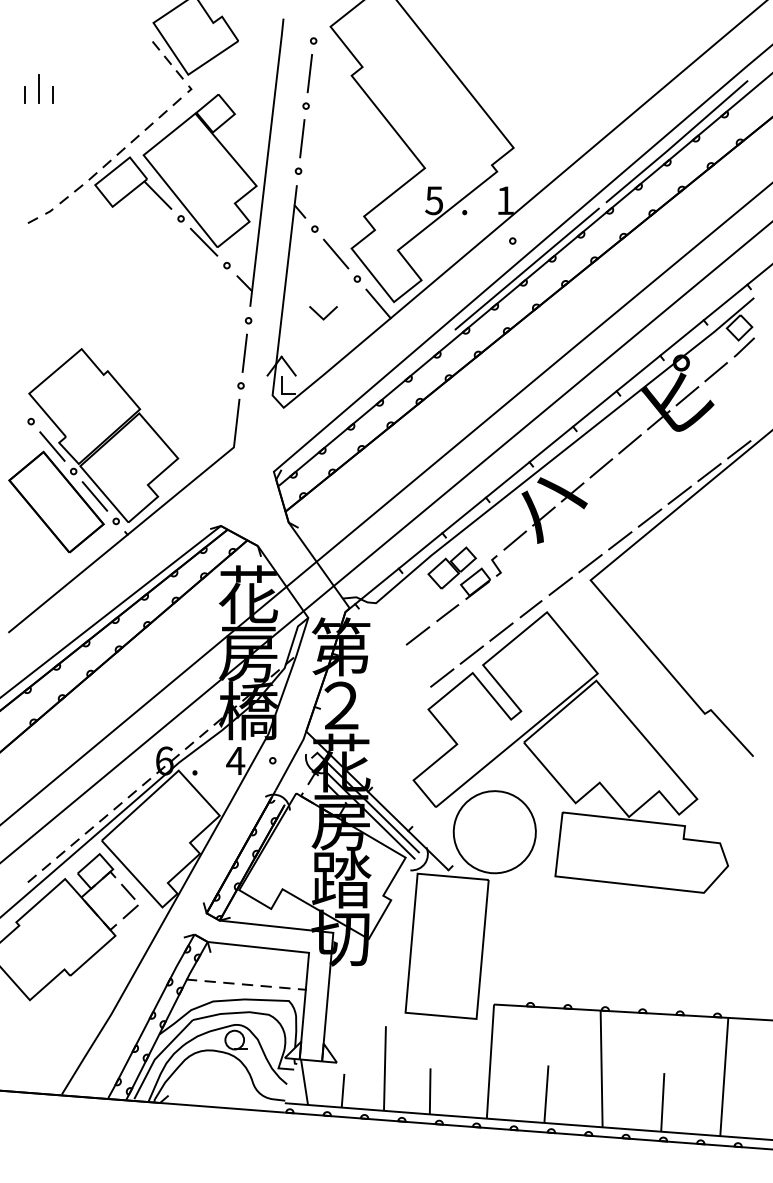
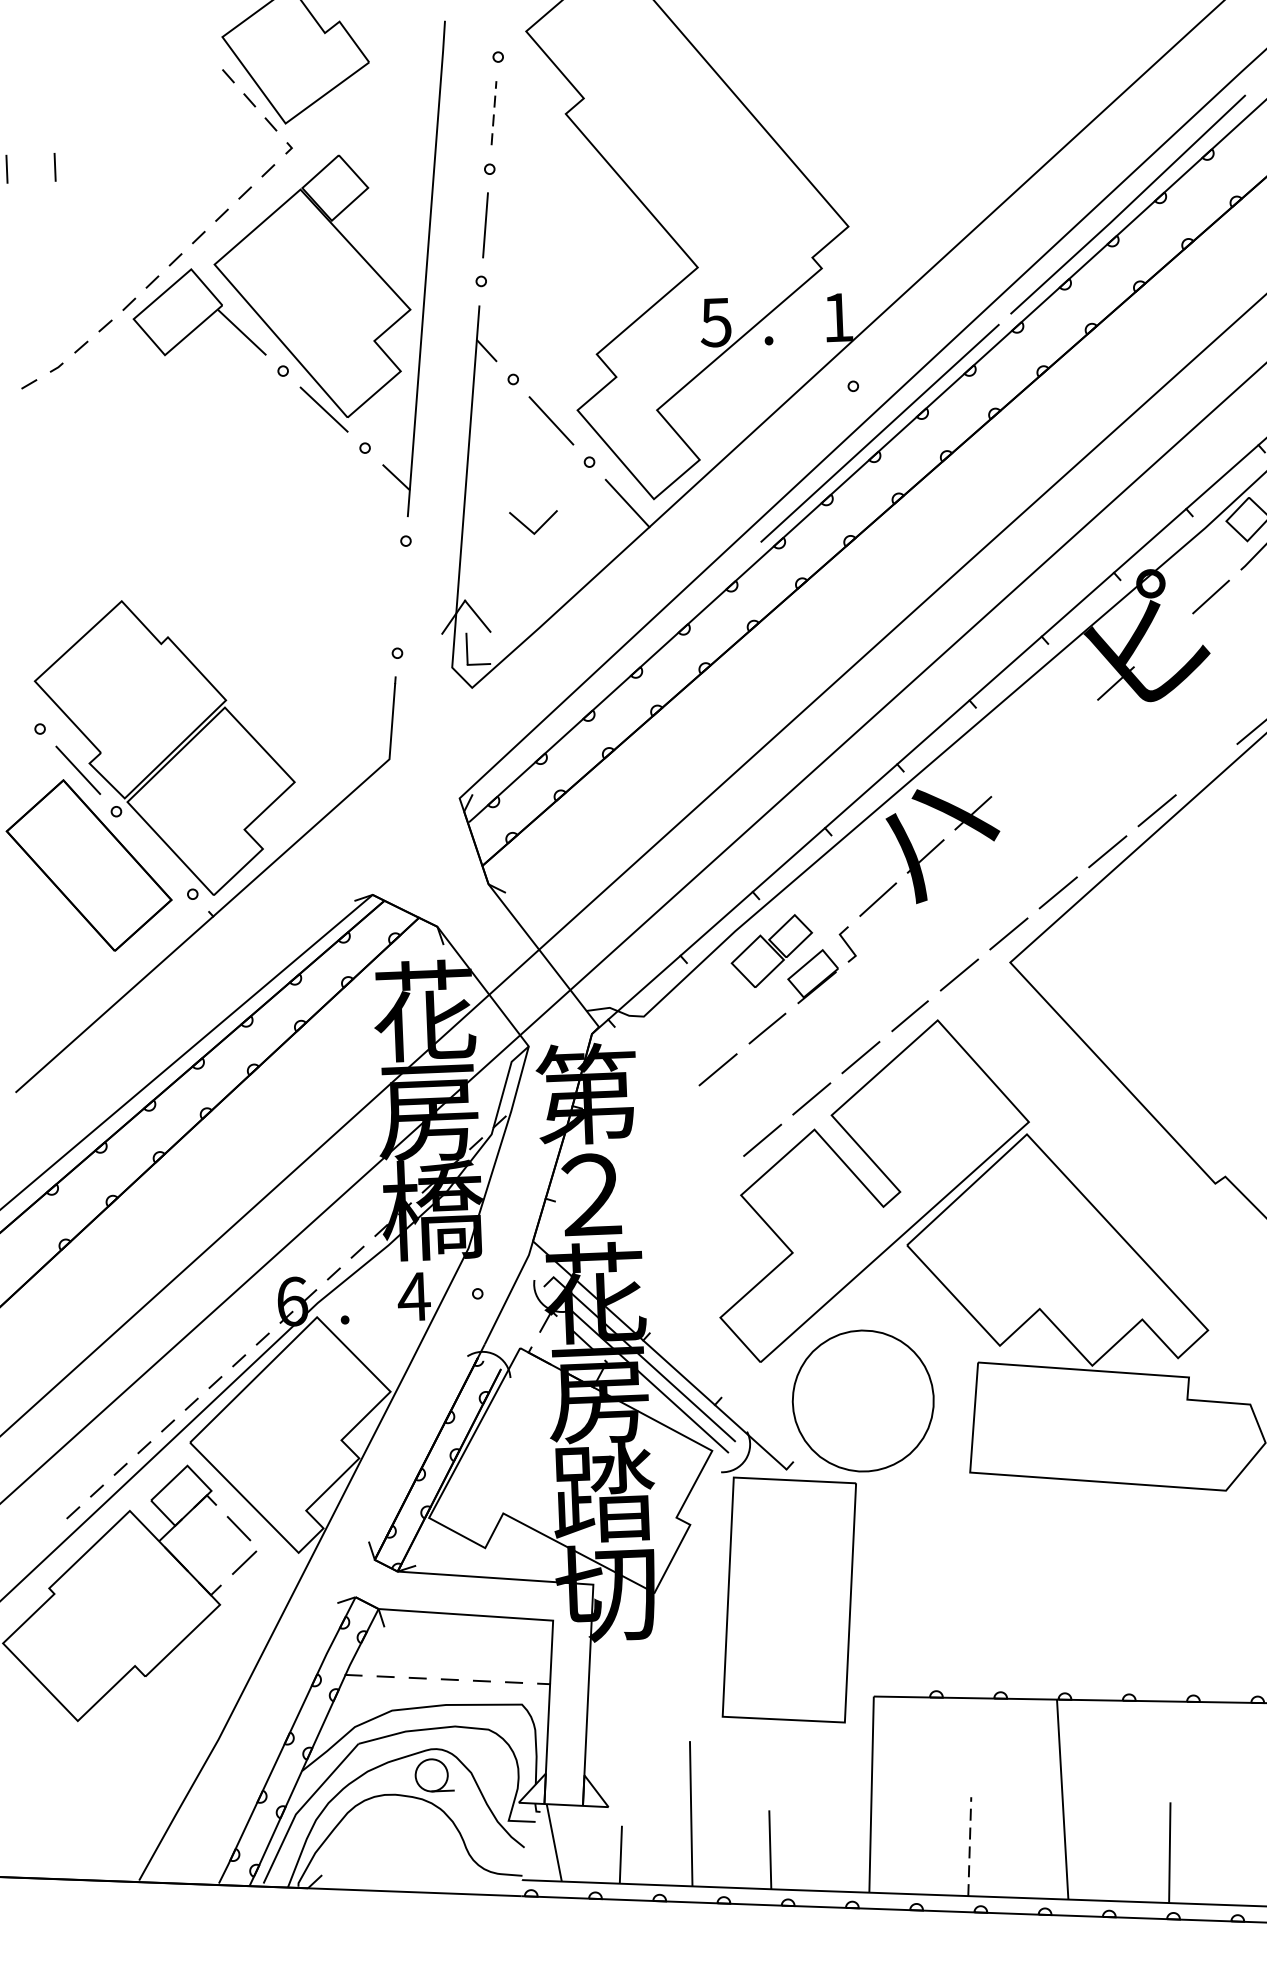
line: (309, 73) -> (493, 113), solid -> dashed
line: (39, 88) -> (31, 157), removed
line: (244, 352) -> (401, 595), removed
line: (687, 396) -> (1163, 640), removed
line: (629, 444) -> (1067, 727), removed
line: (601, 468) -> (1021, 770), removed
line: (709, 472) -> (1206, 769), removed
line: (94, 496) -> (153, 853), removed
line: (546, 1094) -> (969, 1847), solid -> dashed

